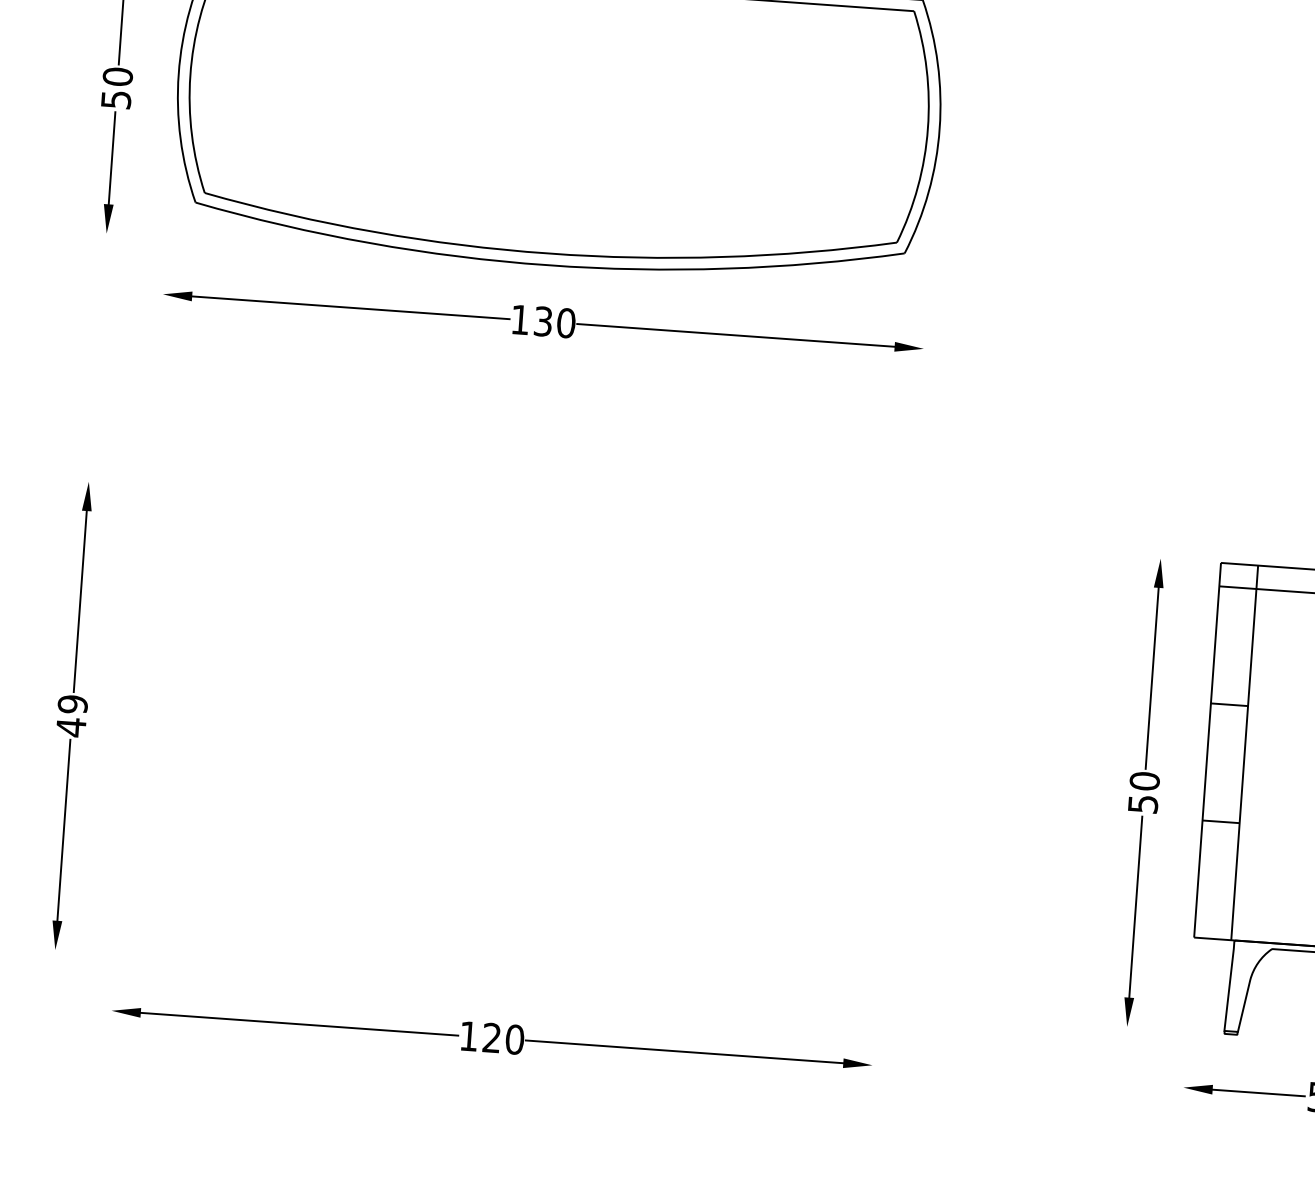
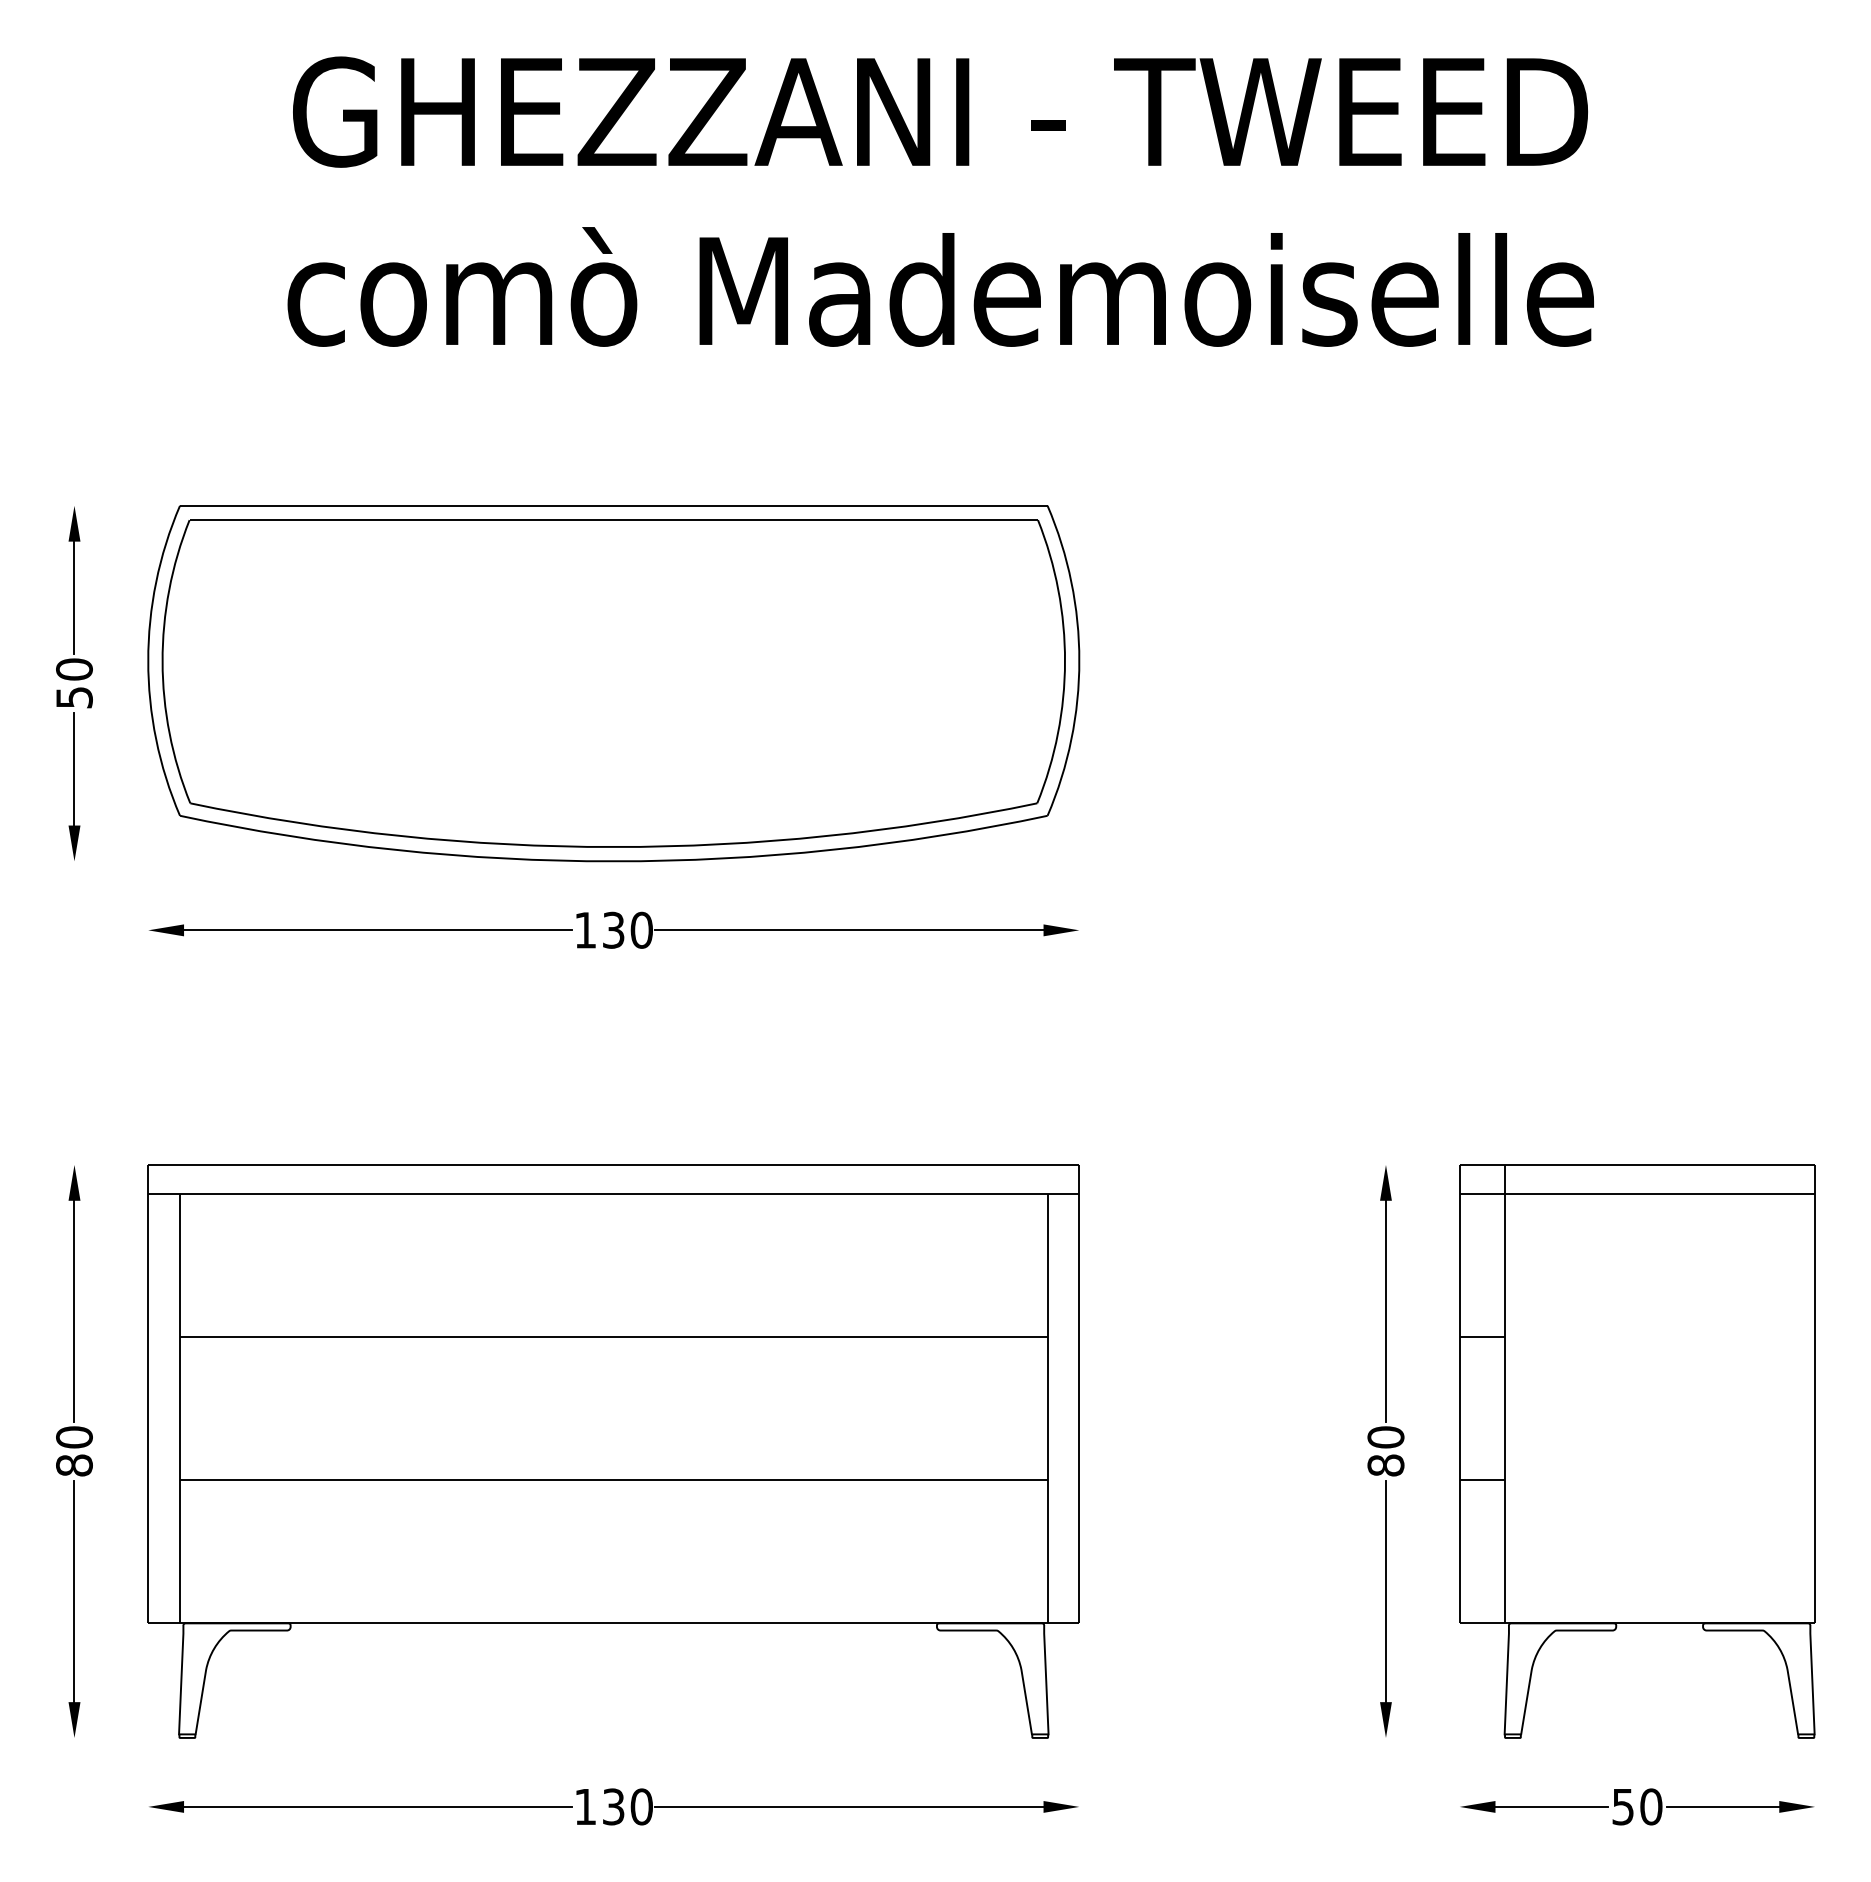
text: (72, 715) -> (74, 1451), 49 -> 80
part: (512, 747) -> (613, 1451), added
text: (1142, 804) -> (1385, 1465), 50 -> 80
text: (491, 1037) -> (613, 1806), 120 -> 130

